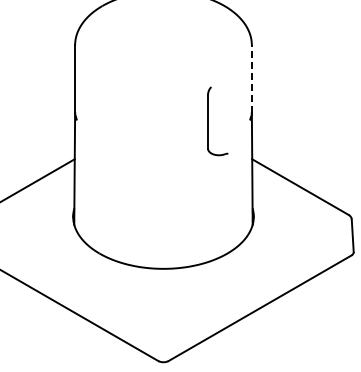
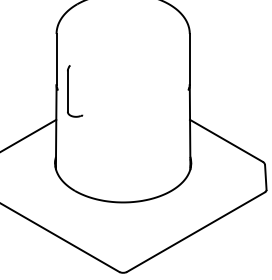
line: (251, 79) -> (189, 59), dashed -> solid
part: (208, 121) -> (68, 91), moved

